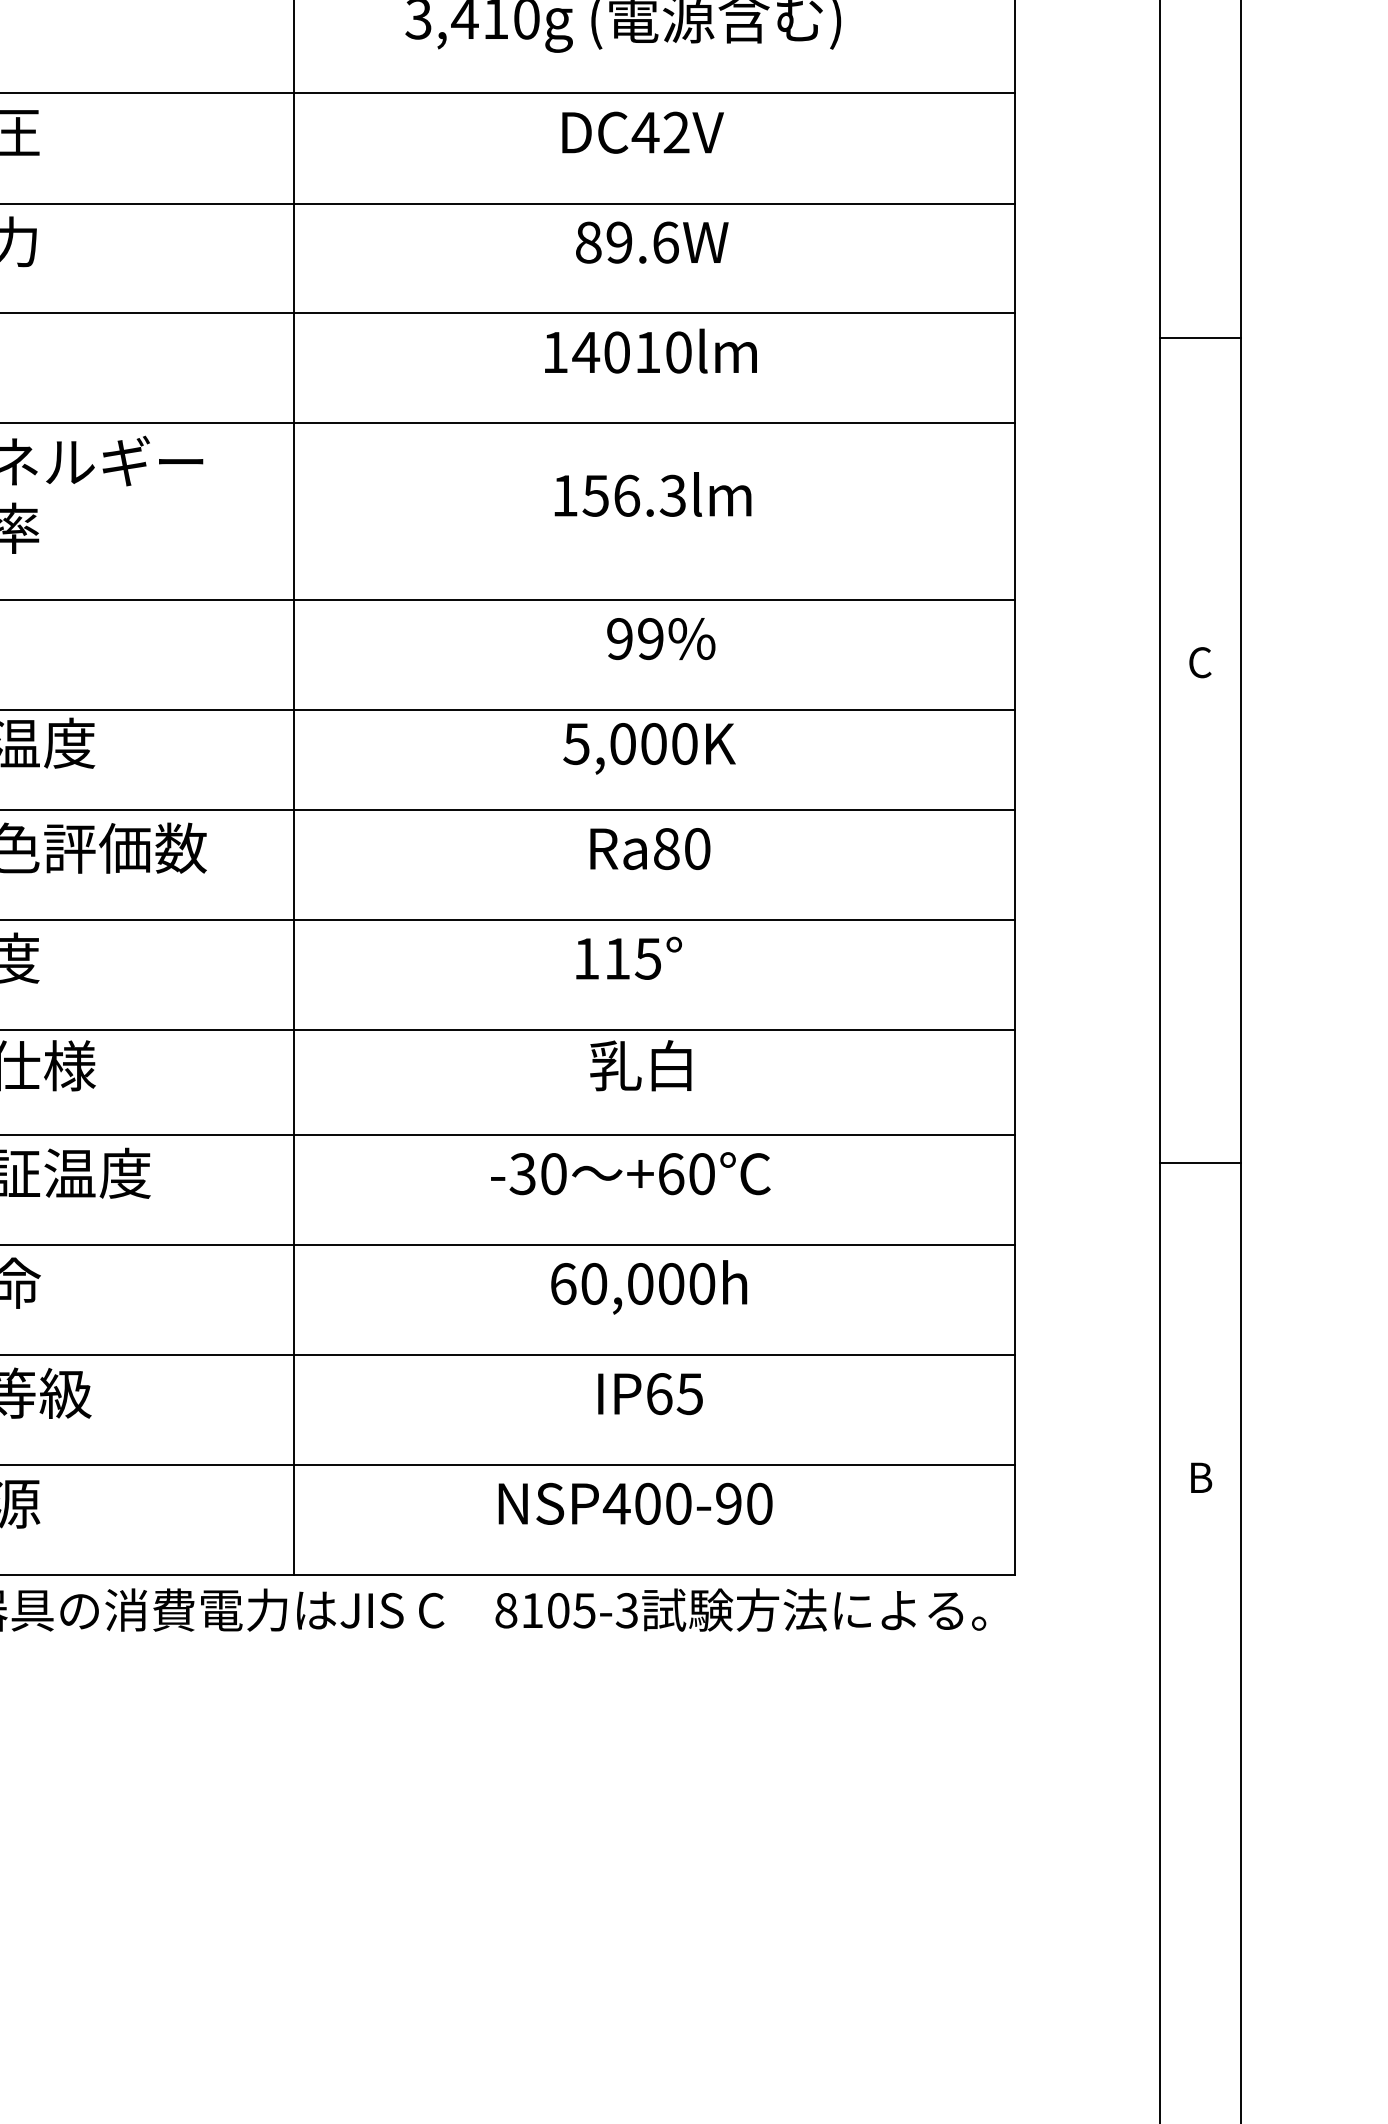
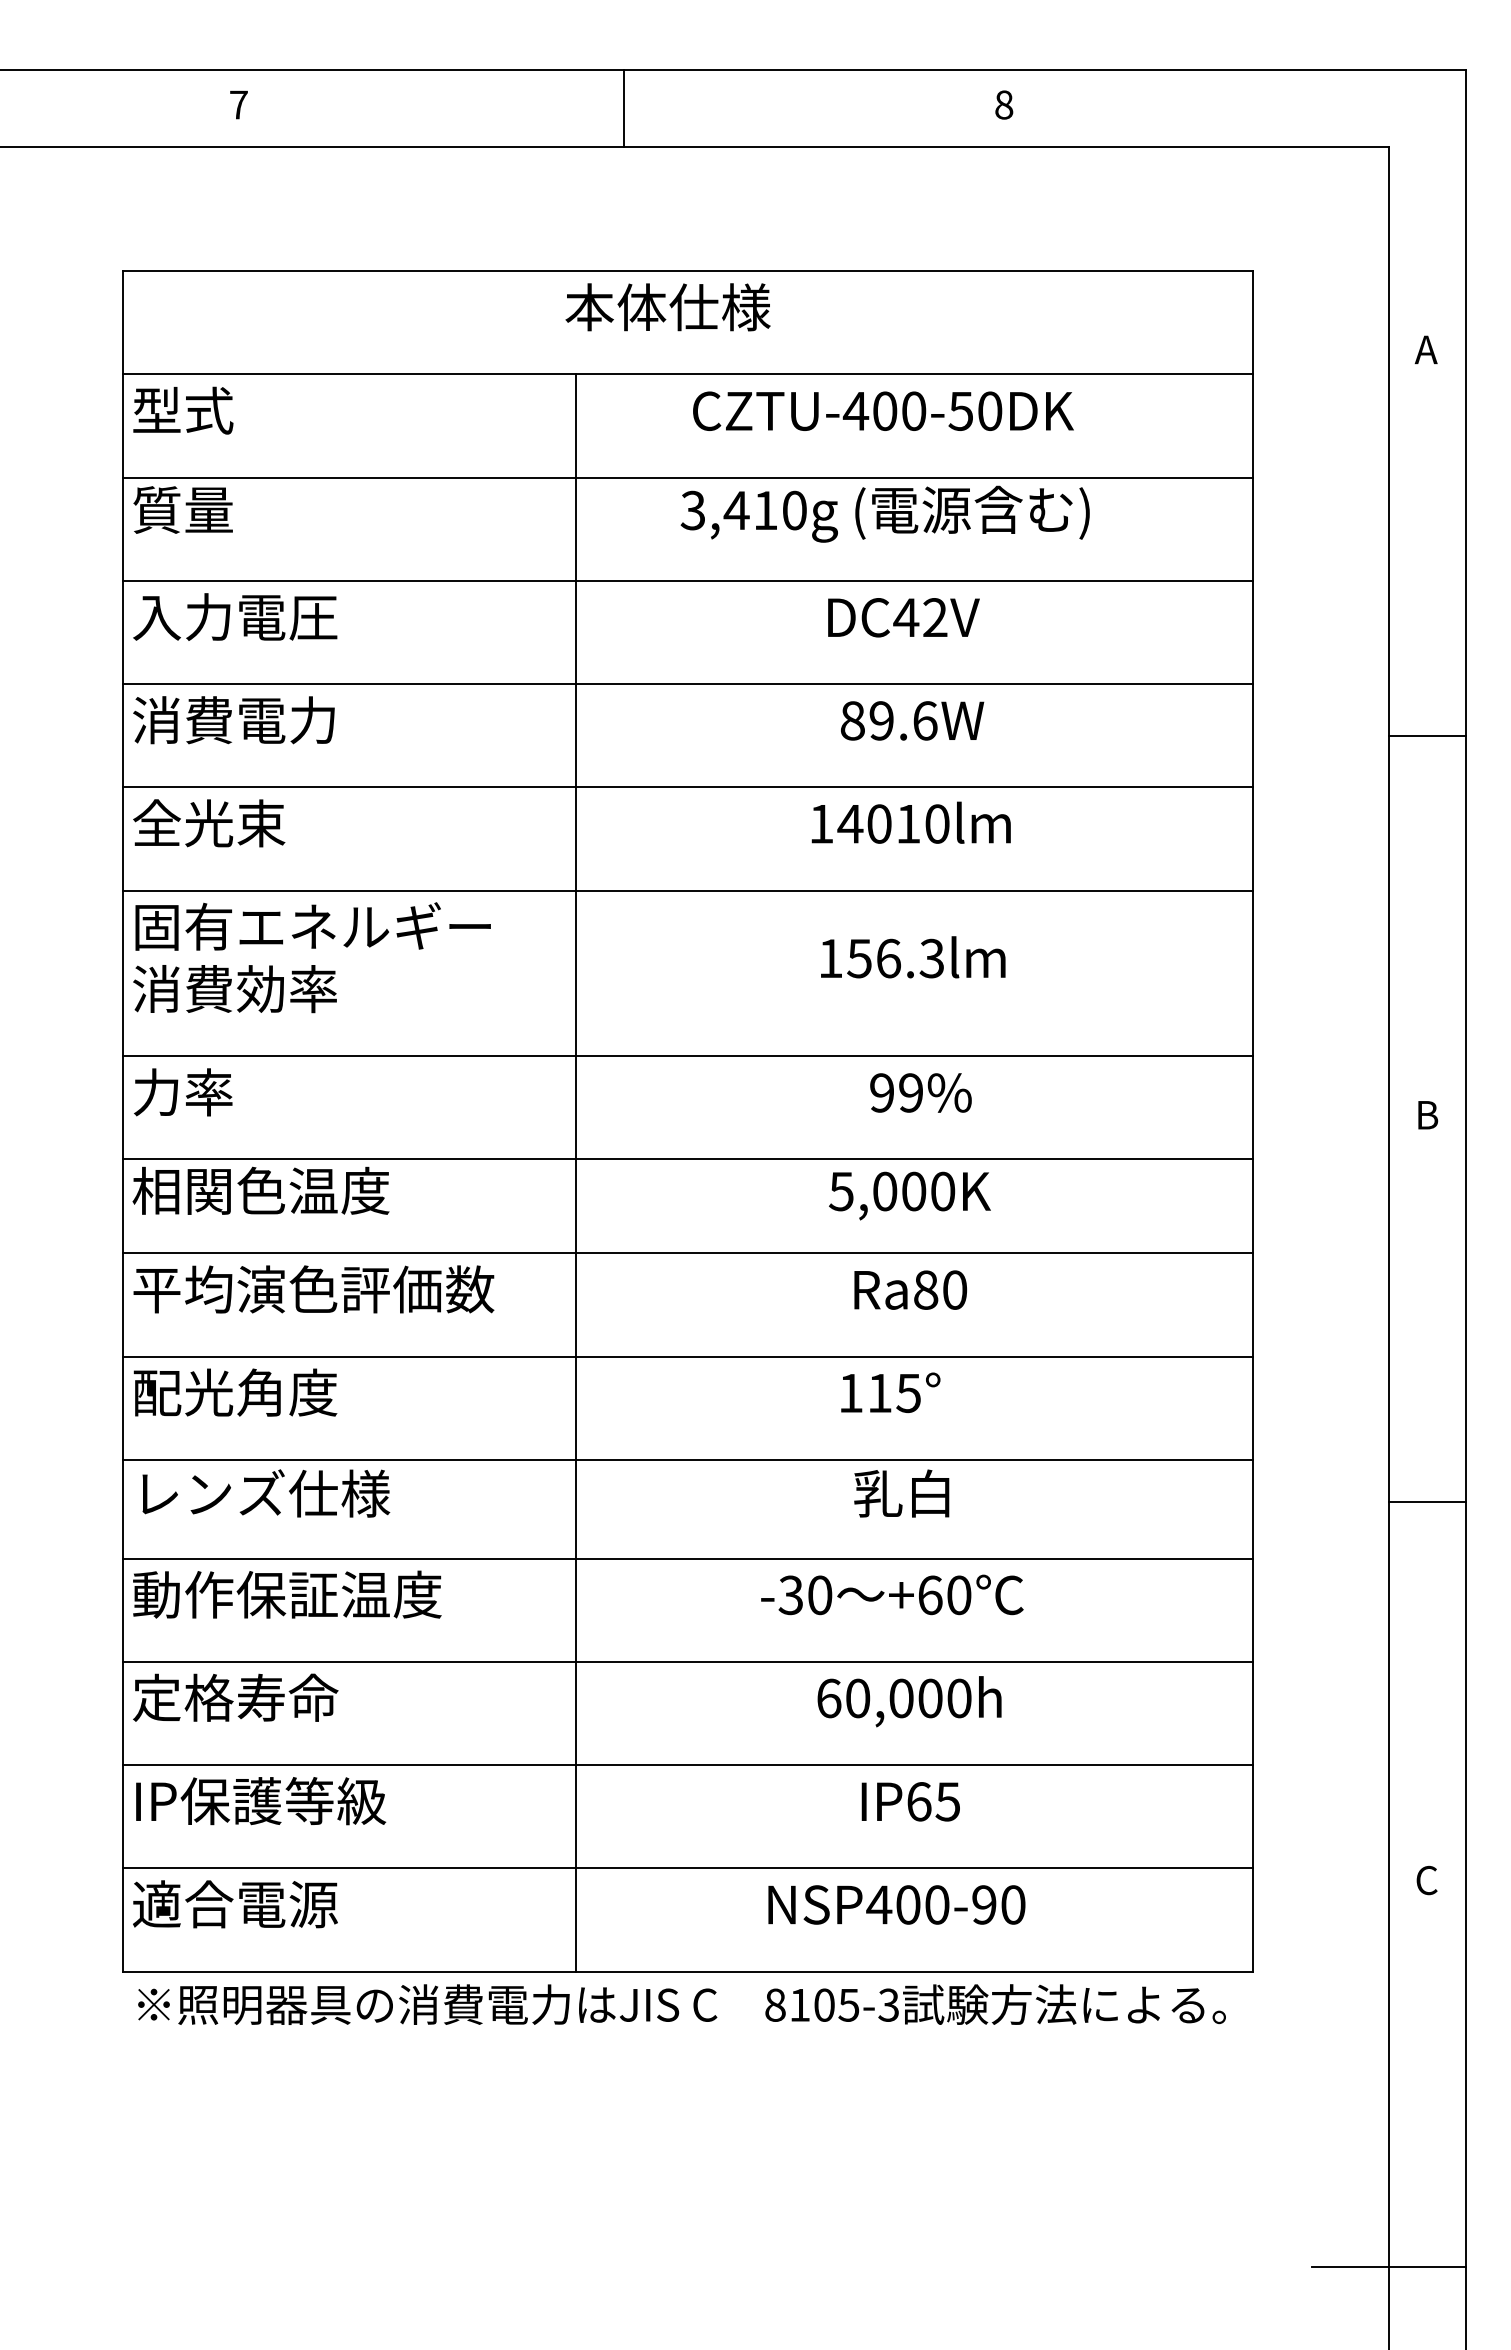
line: (1199, 338) -> (1426, 736), moved
text: (1200, 661) -> (1427, 1114), C -> B
line: (1199, 1162) -> (1426, 1501), moved
text: (1200, 1477) -> (1427, 1880), B -> C
line: (1159, 1889) -> (1388, 2266), added

